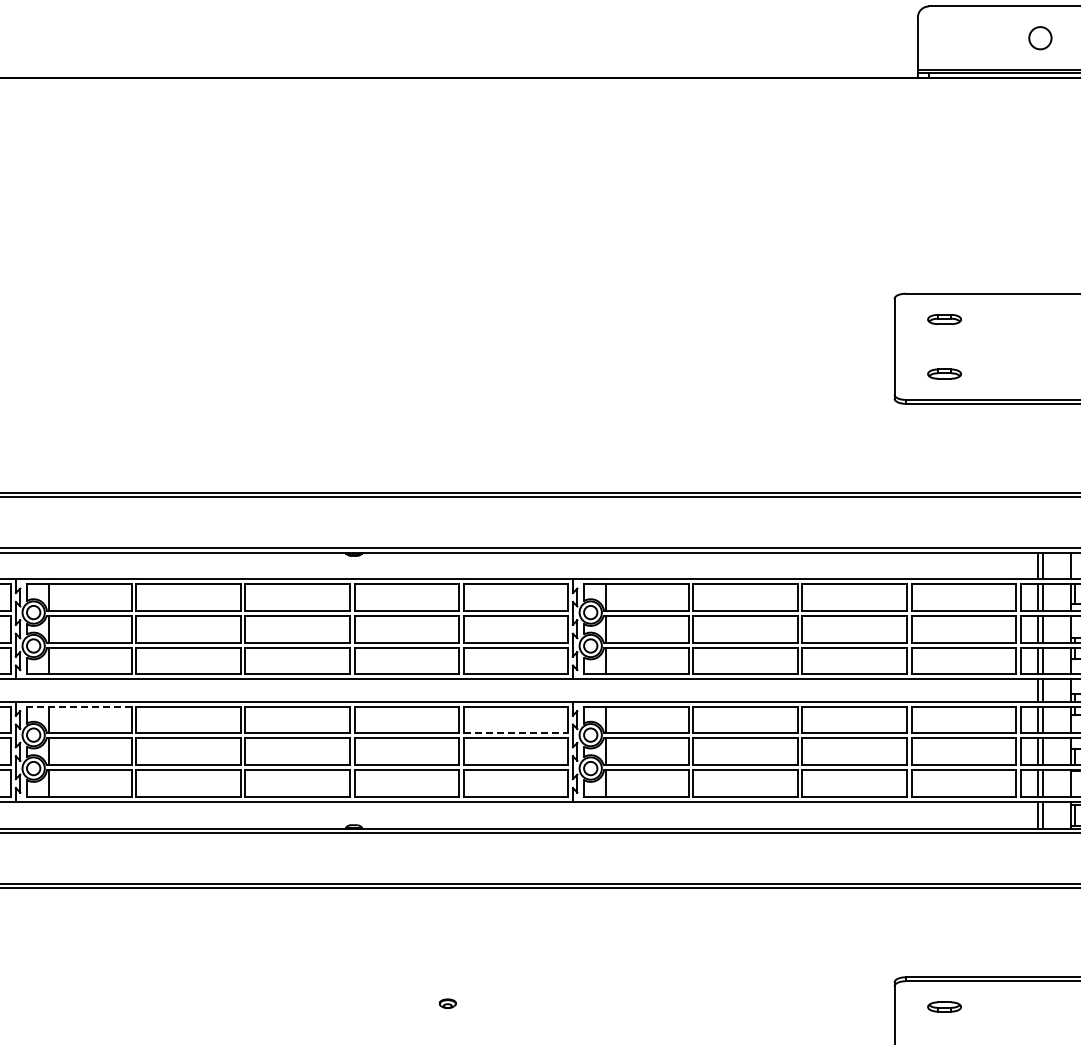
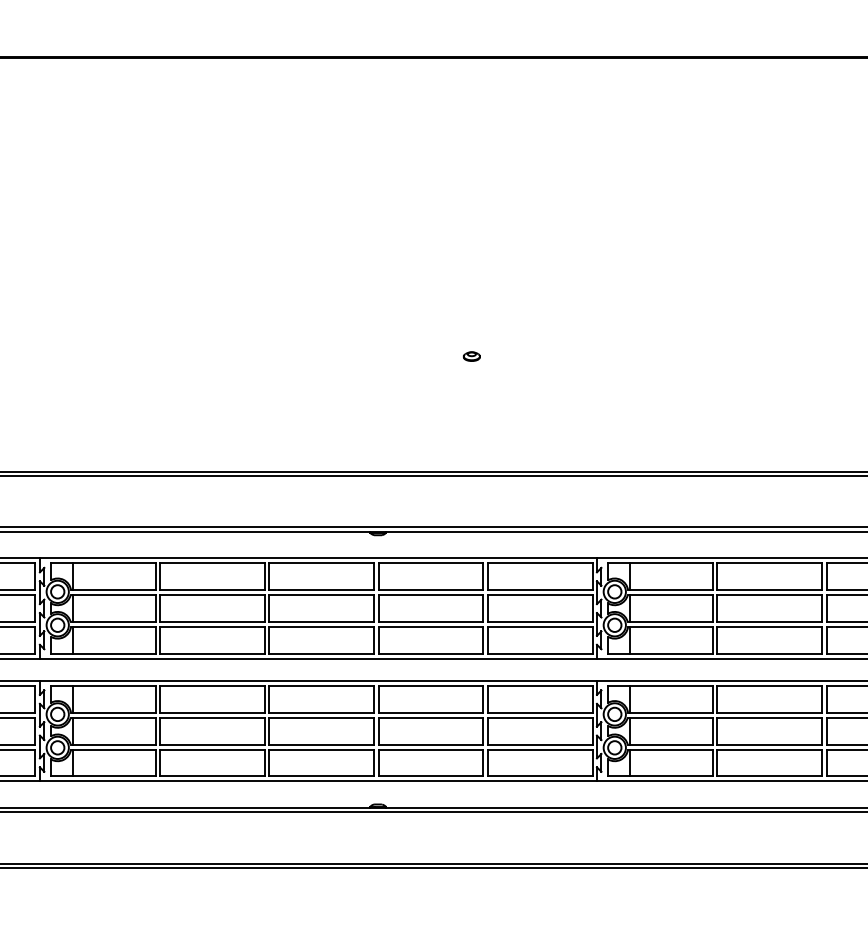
part: (447, 377) -> (471, 356), added
line: (78, 706) -> (102, 685), dashed -> solid
line: (516, 733) -> (540, 712), dashed -> solid

